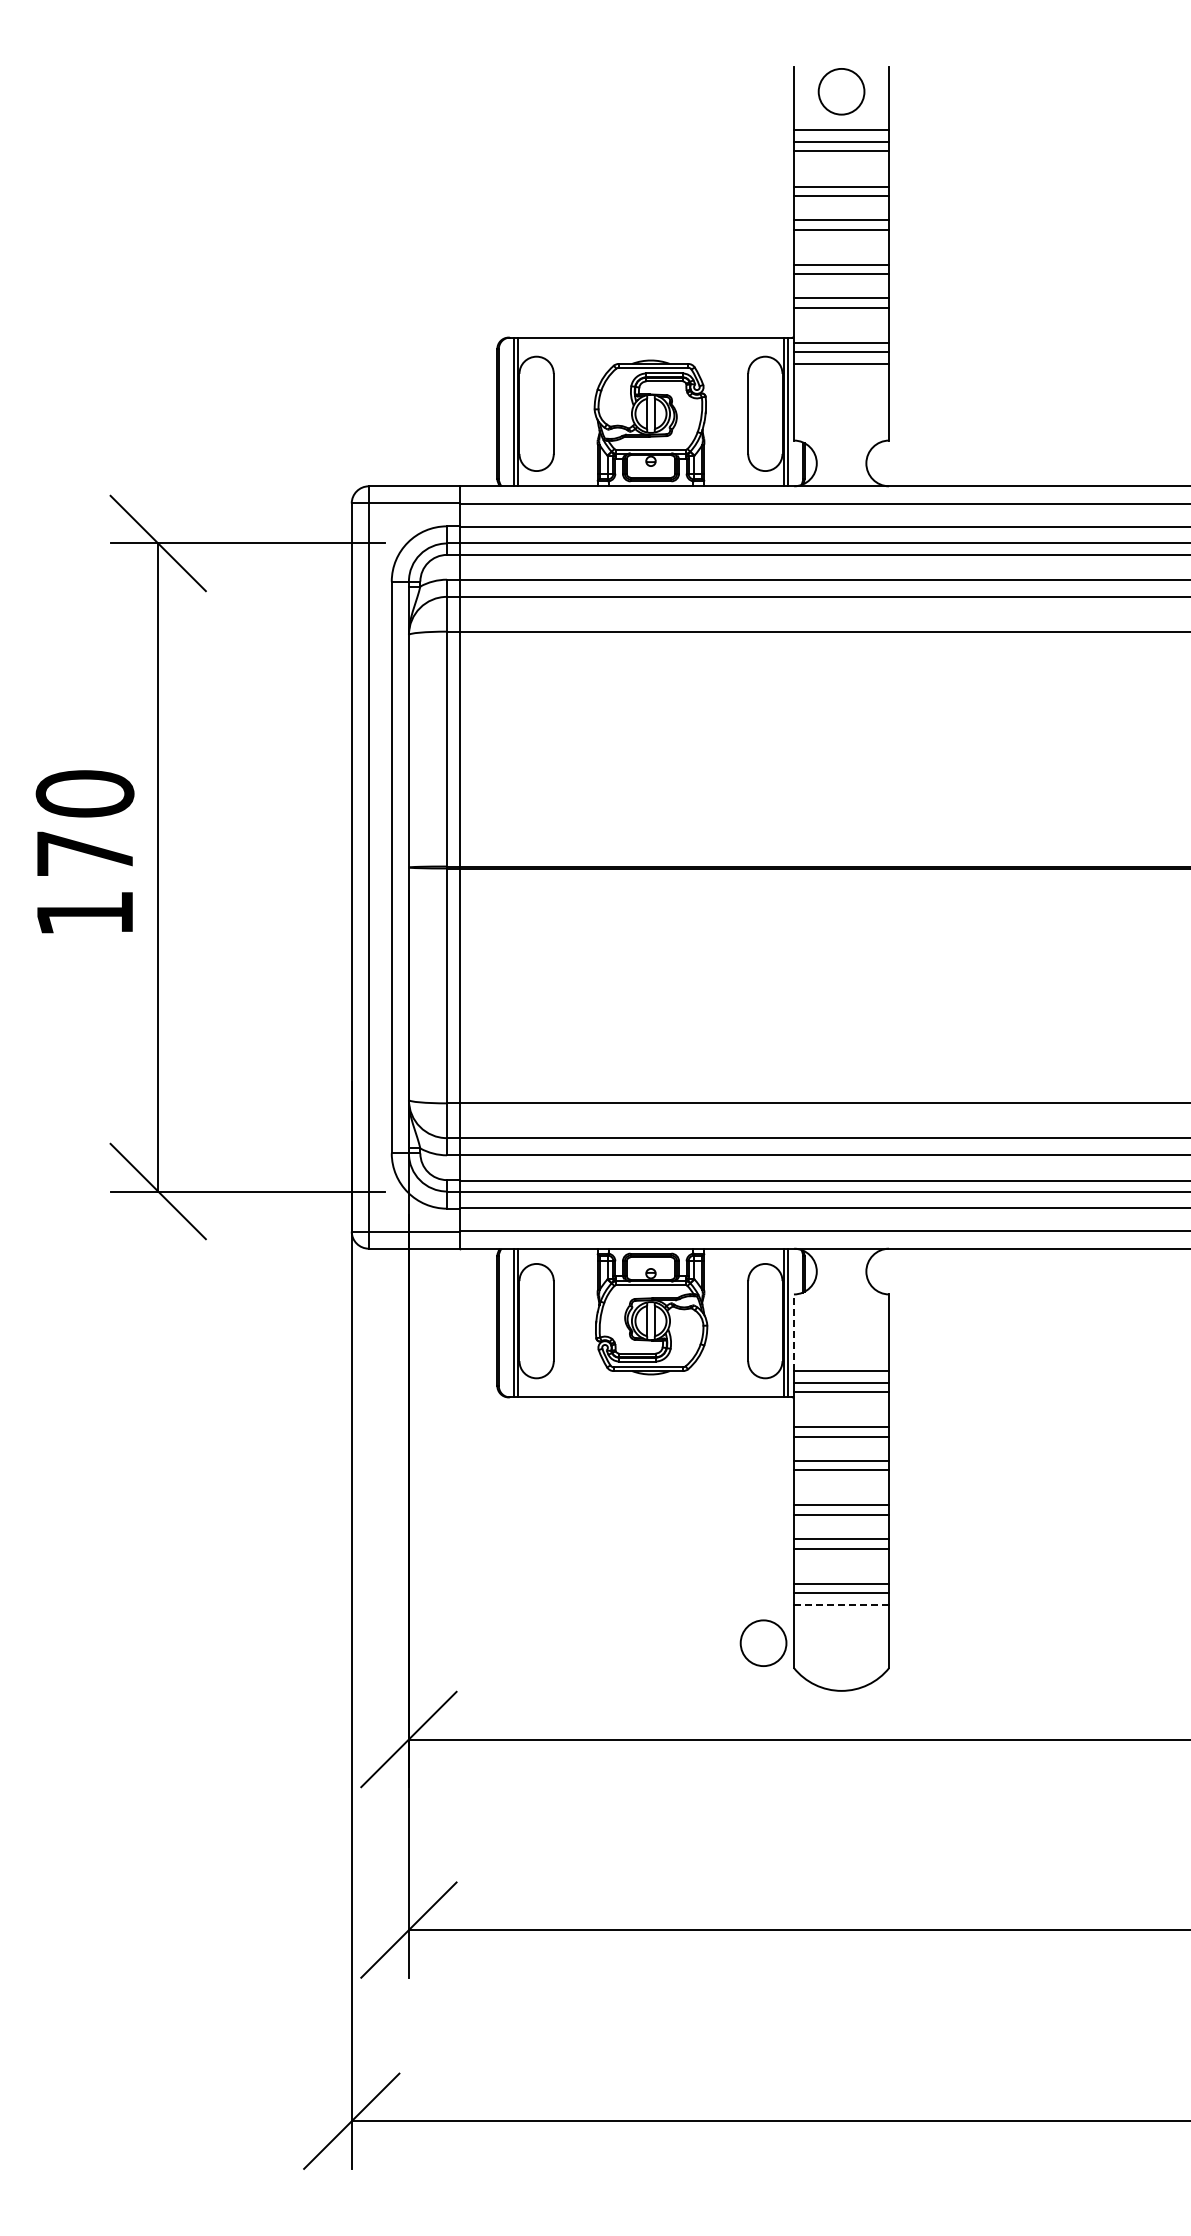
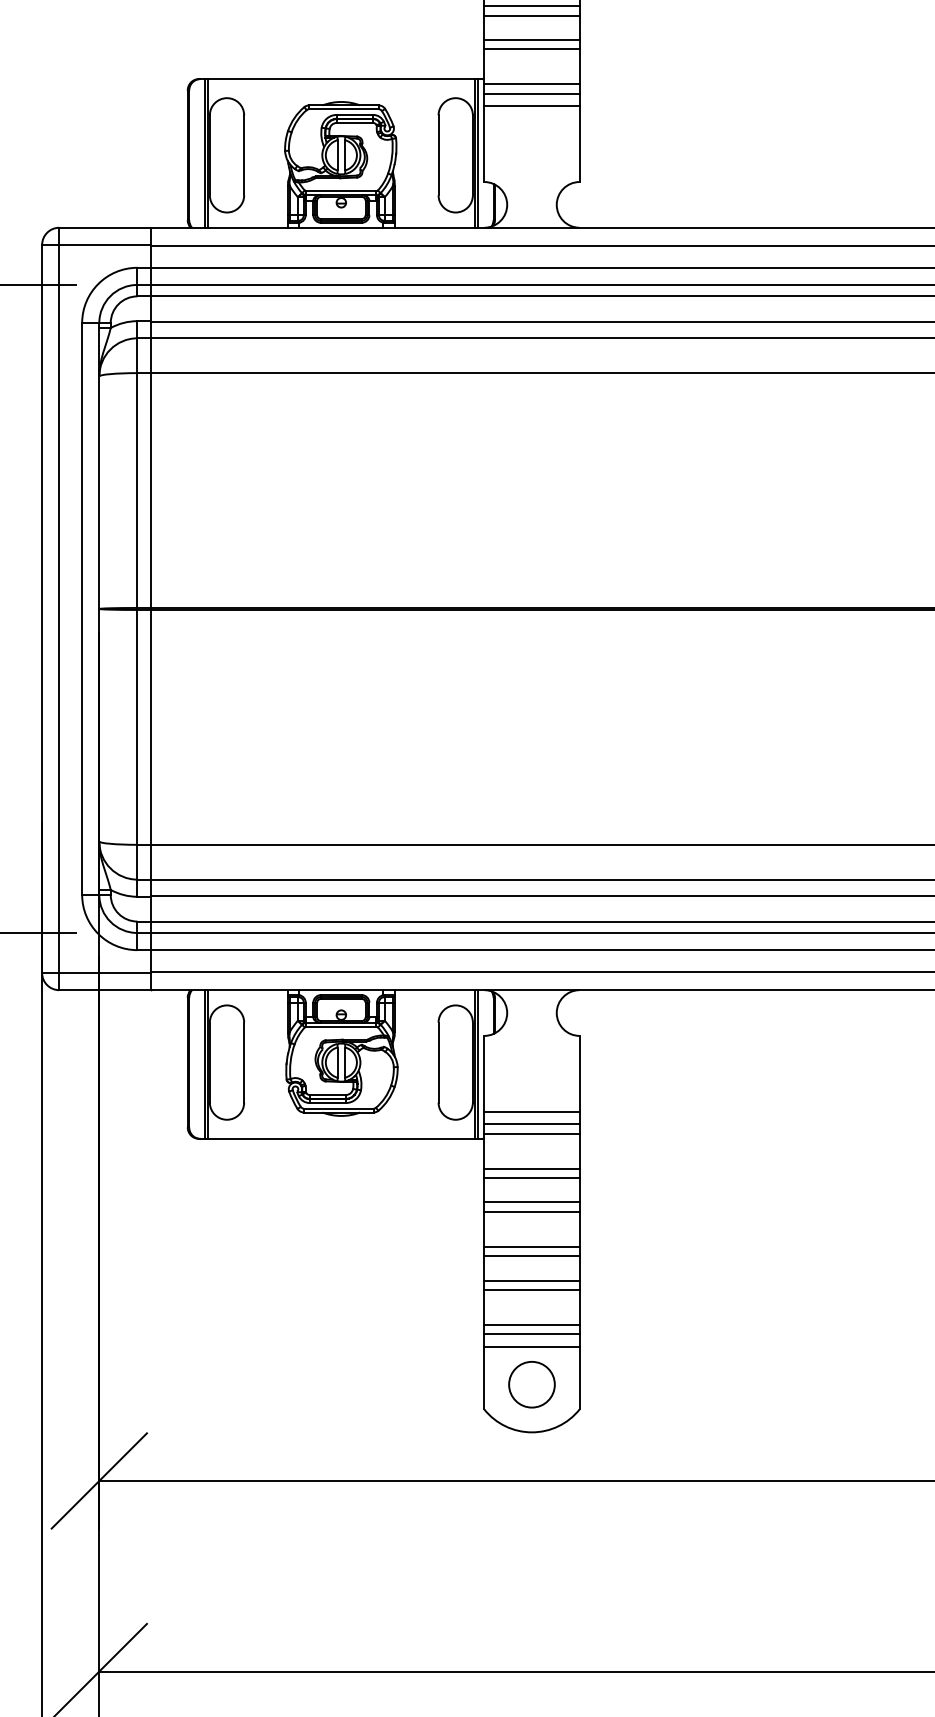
line: (793, 1332) -> (483, 1073), dashed -> solid
line: (841, 1605) -> (531, 1346), dashed -> solid
circle: (763, 1642) -> (531, 1383), moved

